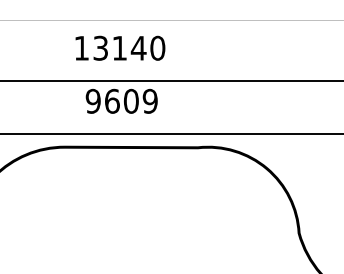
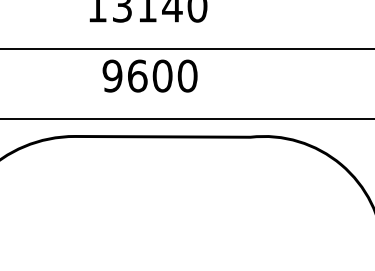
text: (149, 101) -> (186, 76), 9609 -> 9600

